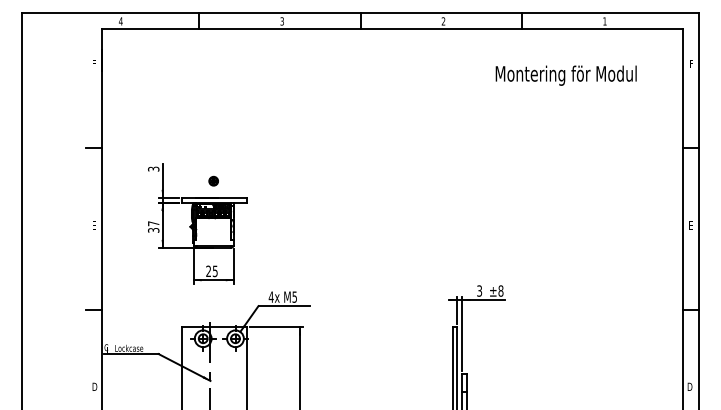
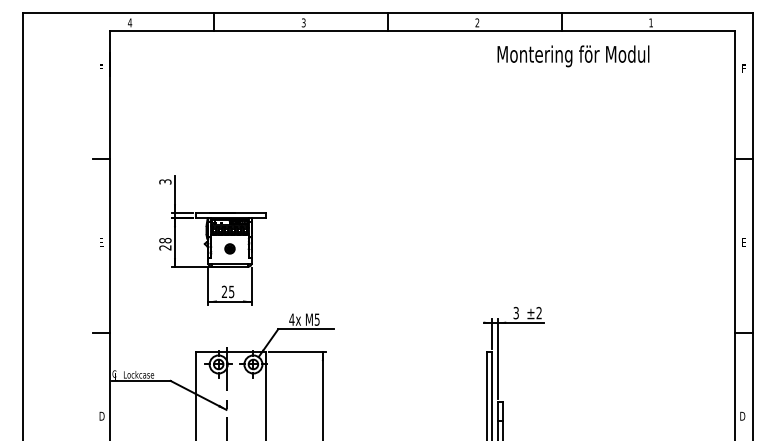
text: (566, 75) -> (573, 56), moved
part: (213, 180) -> (229, 248), moved
text: (153, 227) -> (165, 244), 37 -> 28
text: (500, 291) -> (538, 313), ±8 -> ±2

